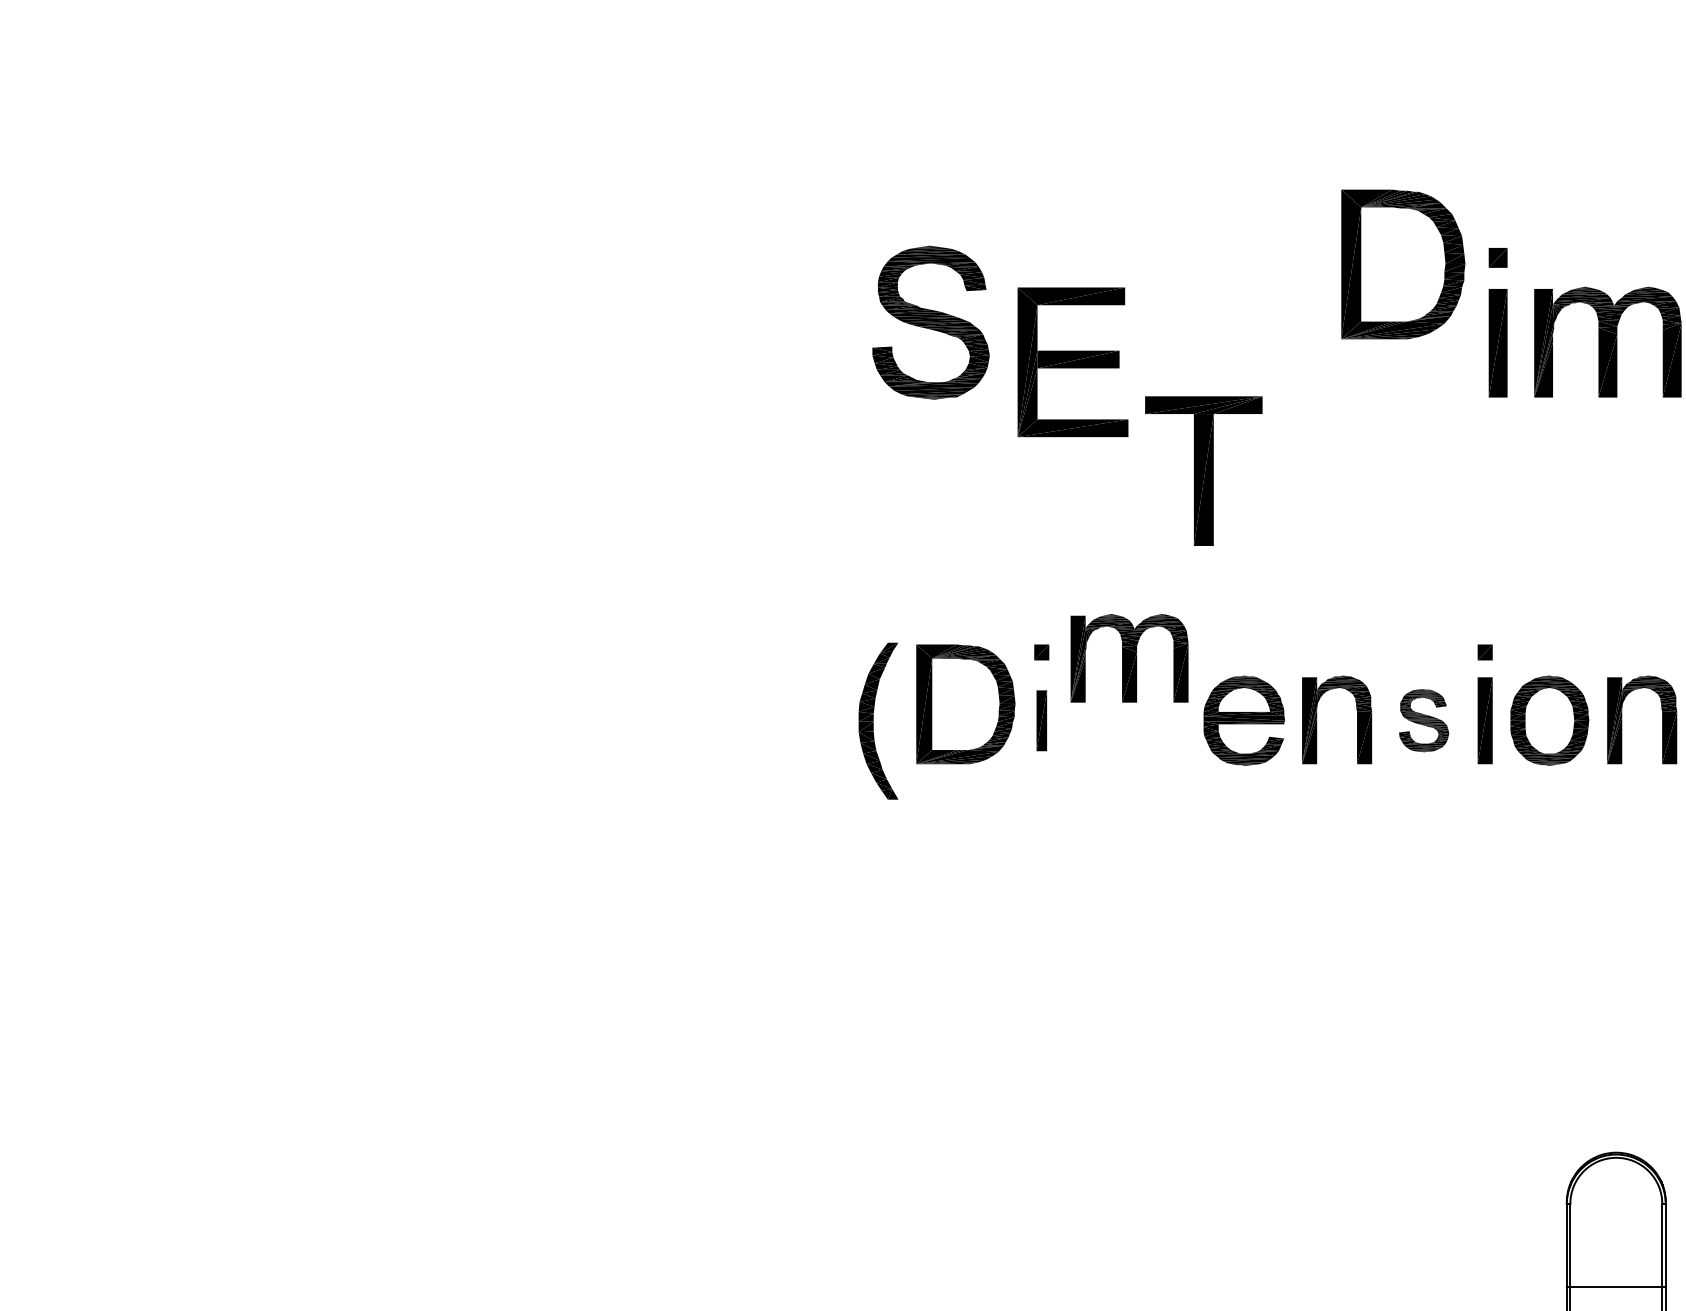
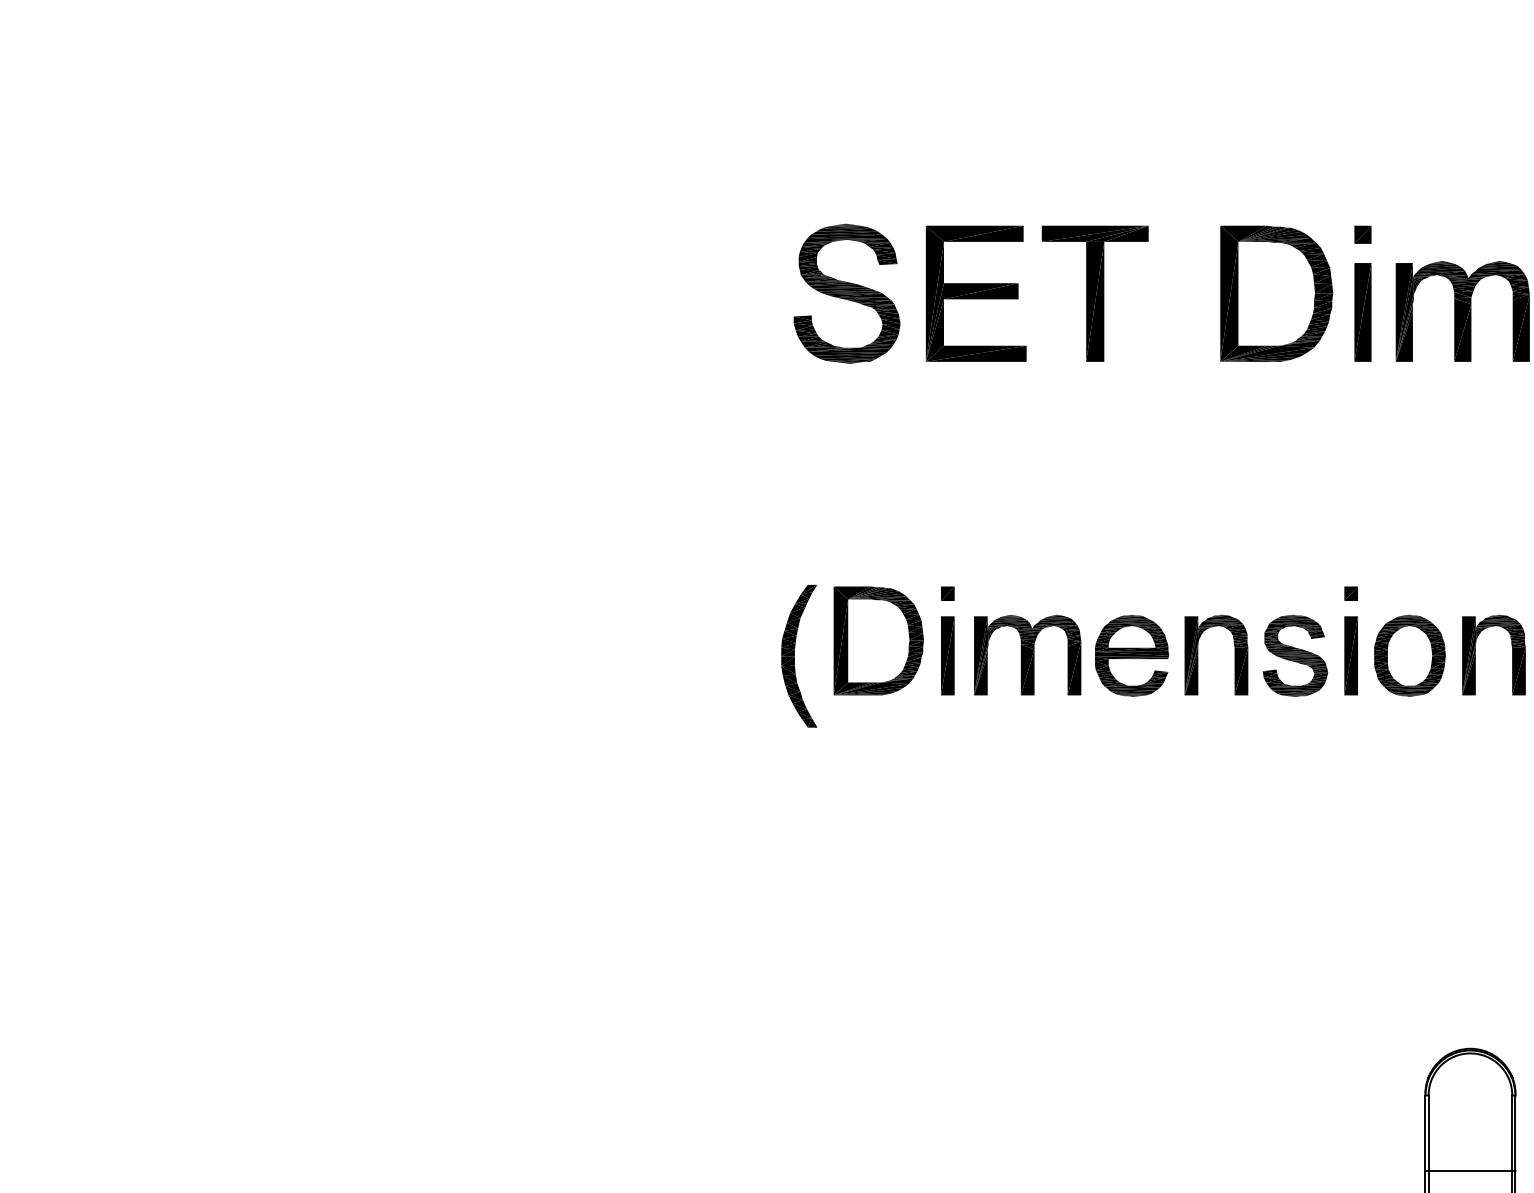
part: (1403, 264) -> (1276, 293), moved
part: (1072, 361) -> (975, 293), moved
part: (1203, 470) -> (1094, 293), moved
part: (1129, 657) -> (1027, 654), moved
part: (1041, 720) -> (947, 655), size x1.43
part: (1423, 720) -> (1295, 655), size x1.43

